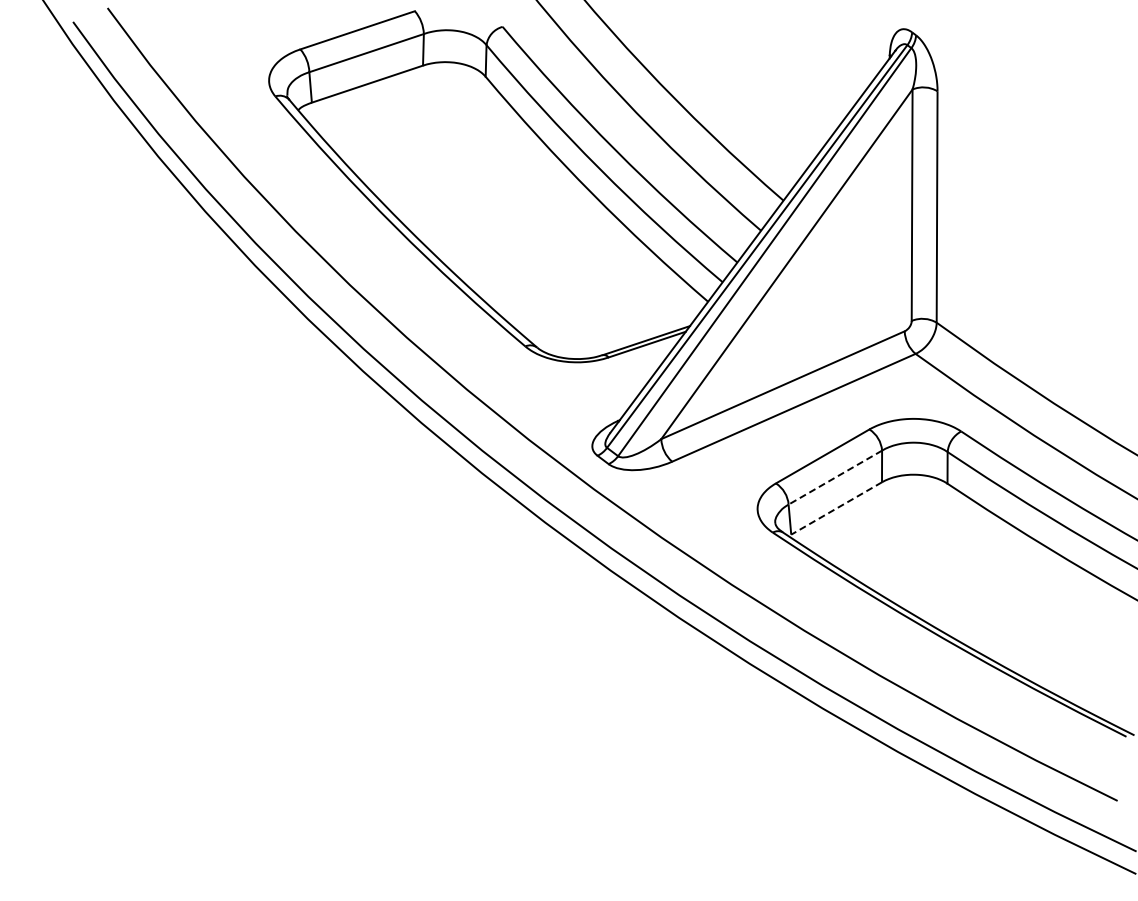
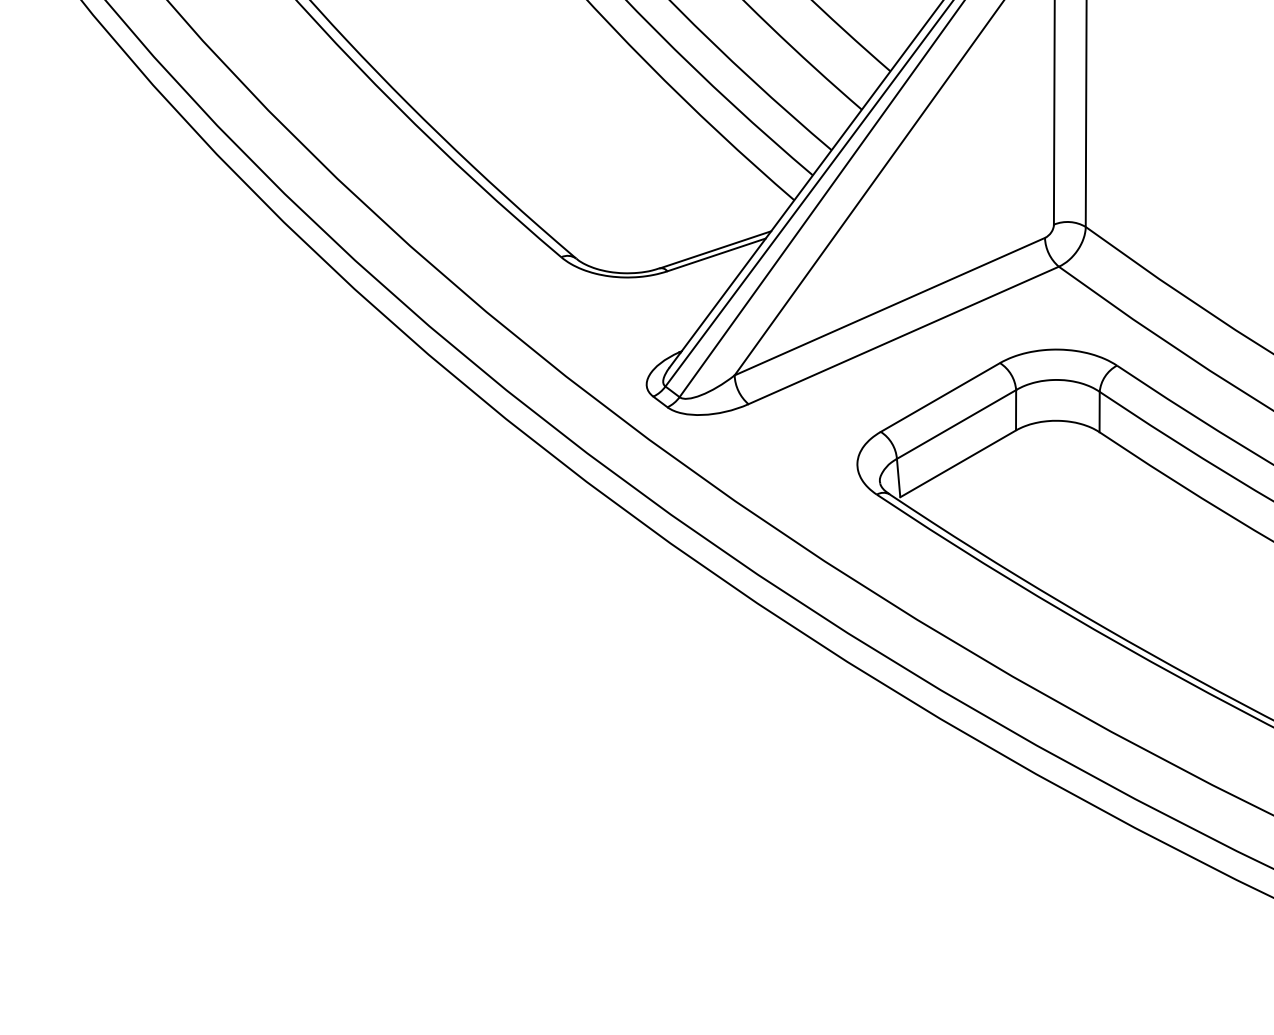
line: (835, 477) -> (956, 424), dashed -> solid
line: (836, 508) -> (958, 463), dashed -> solid

